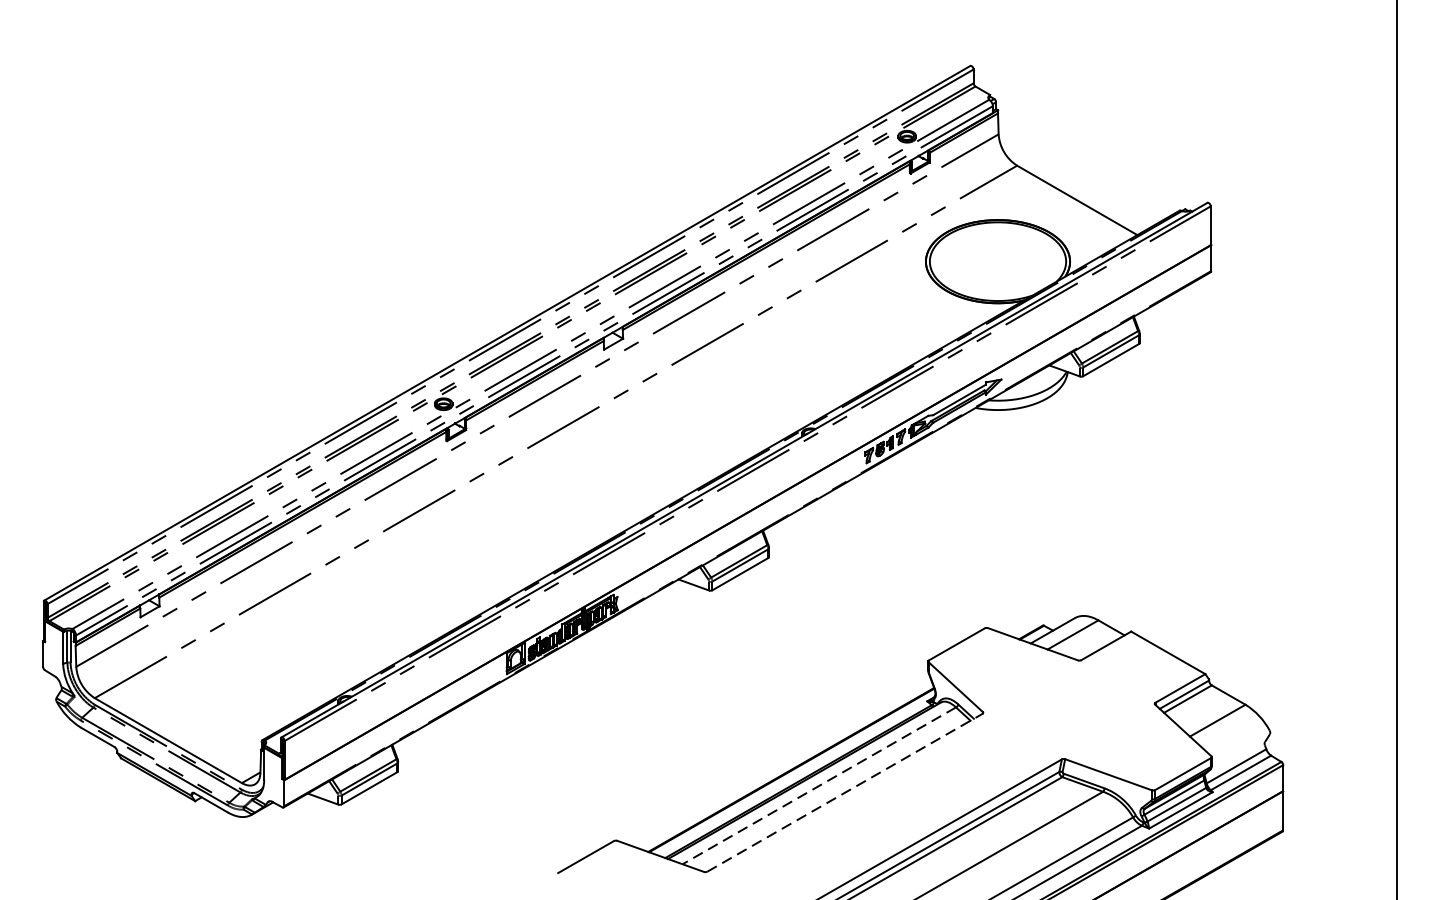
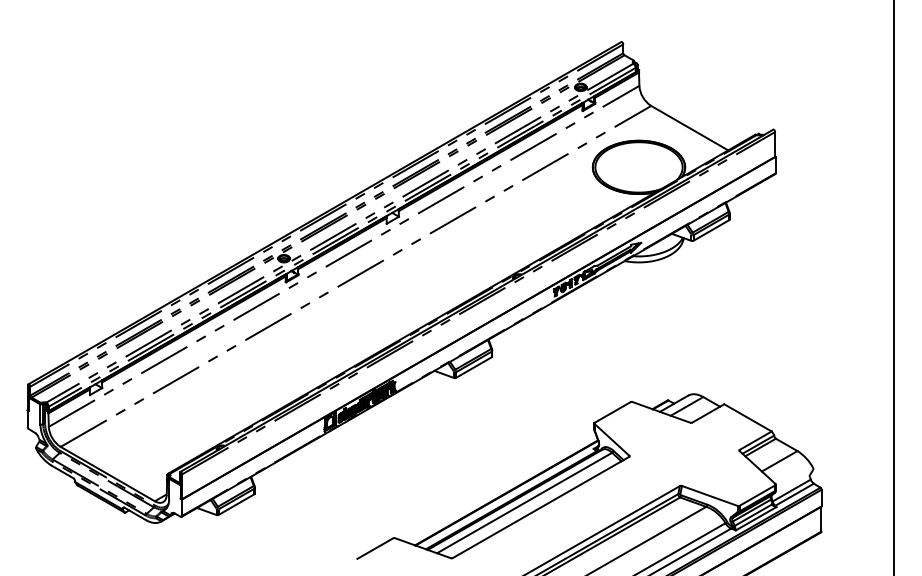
line: (819, 786) -> (524, 503), dashed -> solid
line: (844, 792) -> (540, 507), dashed -> solid

